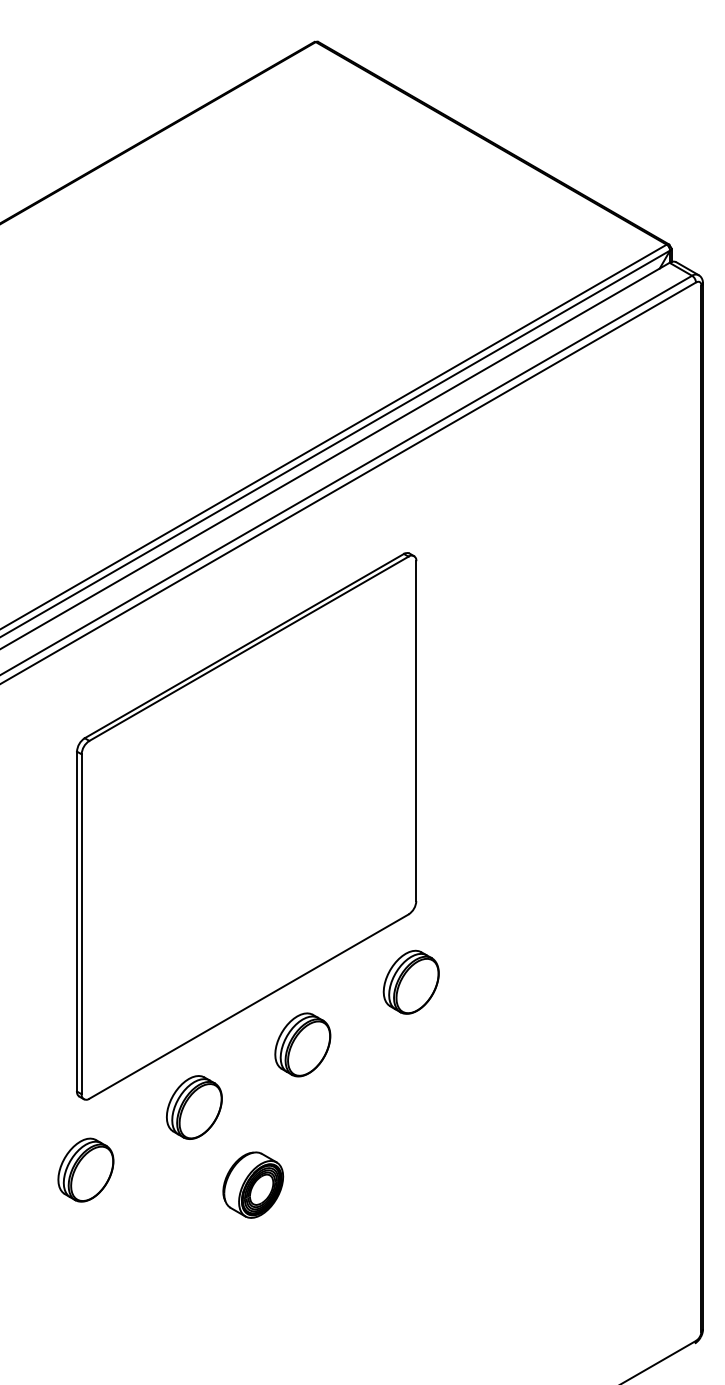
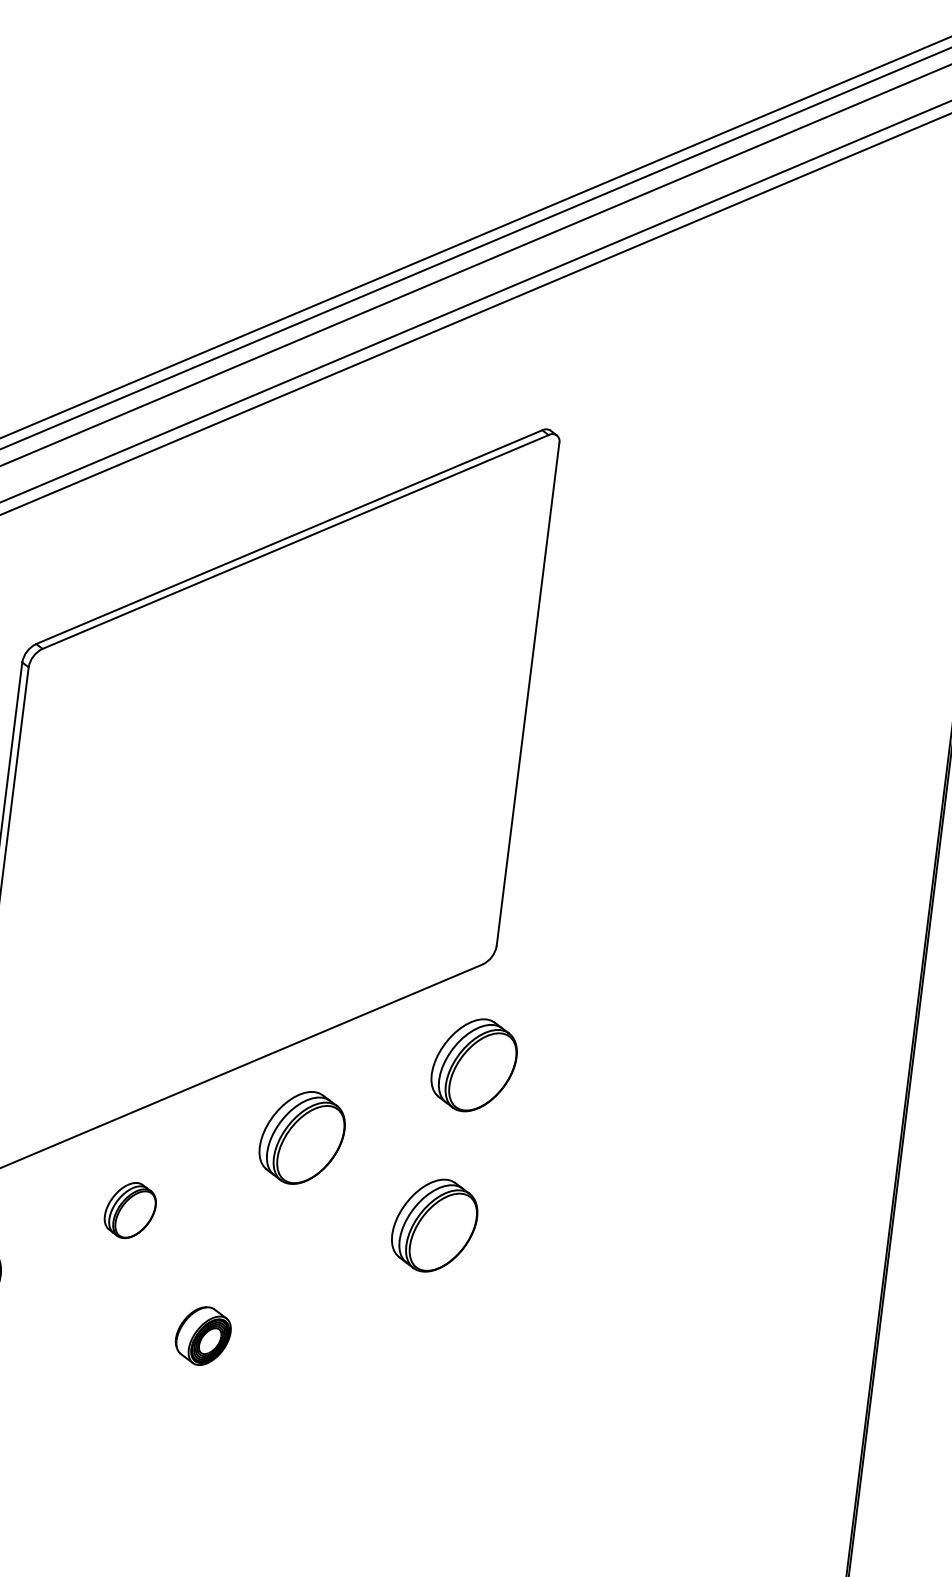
part: (397, 1091) -> (433, 1224), added
part: (194, 1107) -> (130, 1210), size x0.6
part: (253, 1184) -> (203, 1335), size x0.6

